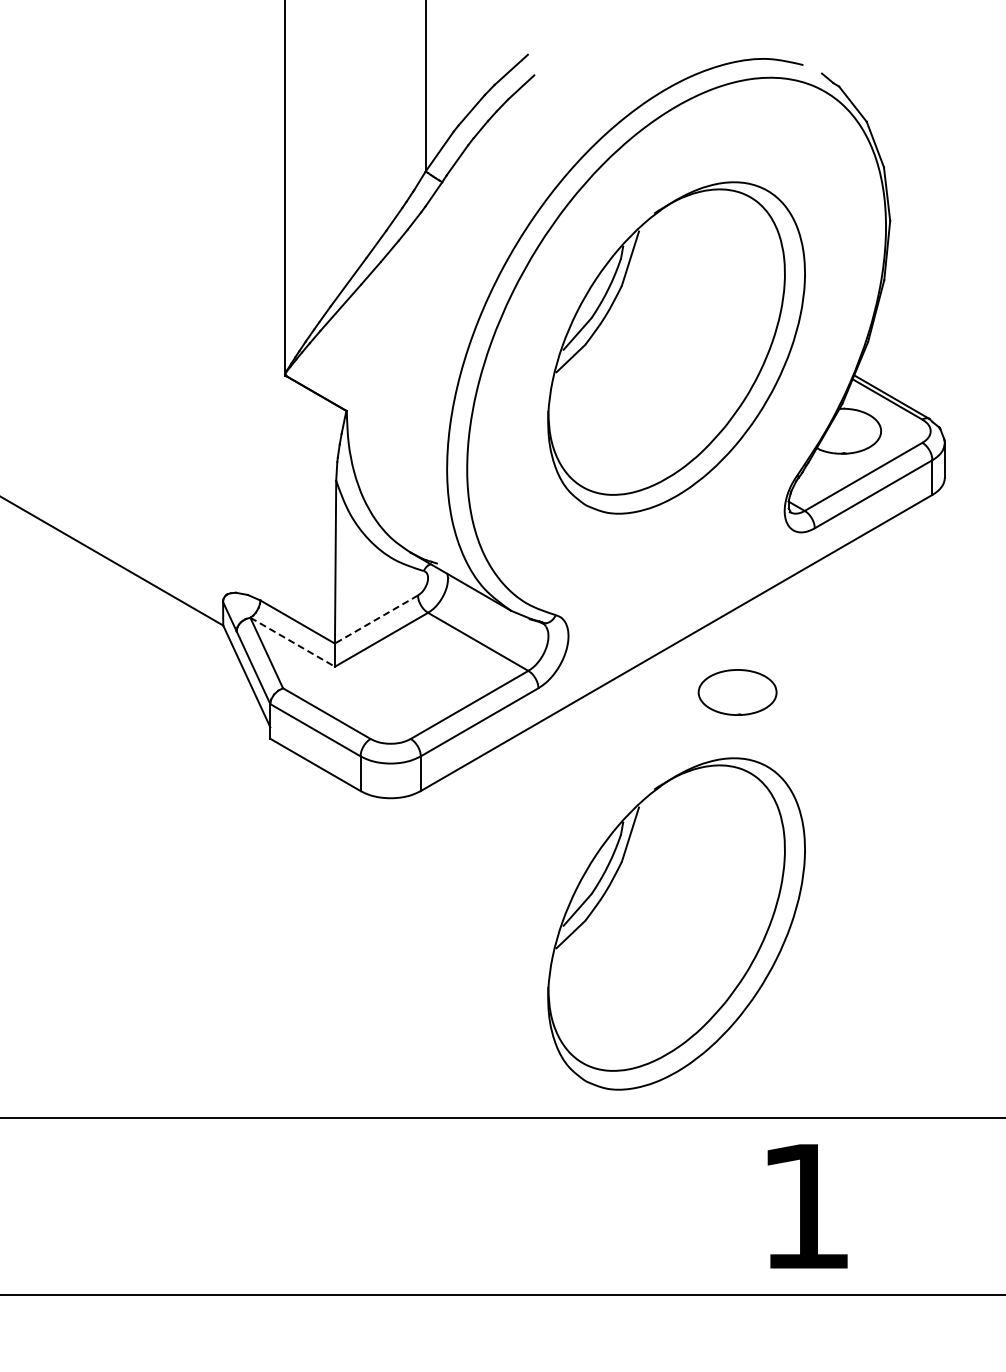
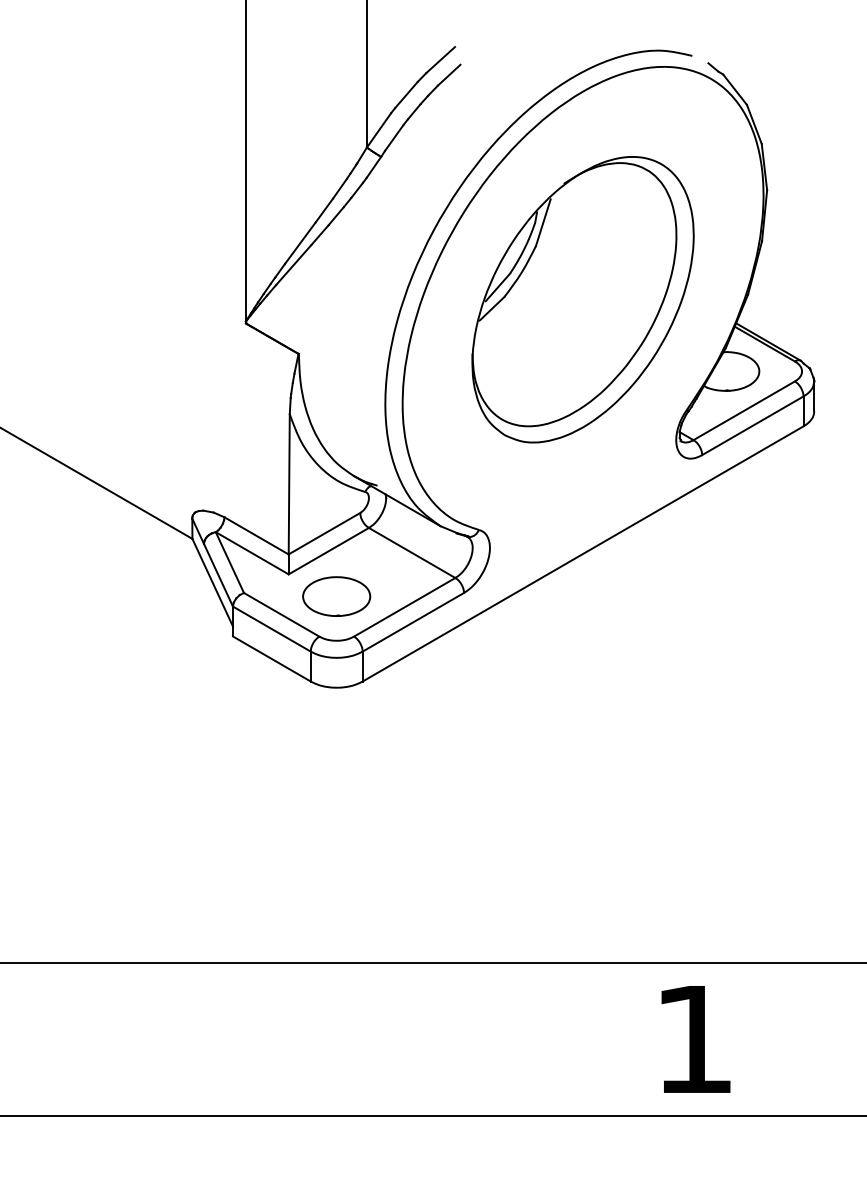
line: (376, 619) -> (324, 533), dashed -> solid
line: (292, 642) -> (252, 553), dashed -> solid
part: (737, 692) -> (336, 596), moved
part: (676, 923) -> (583, 795), removed

